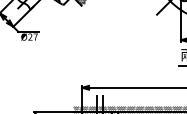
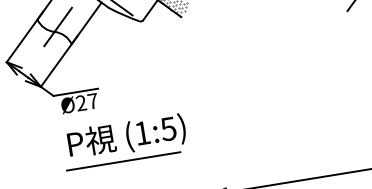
part: (46, 57) -> (123, 141), added

